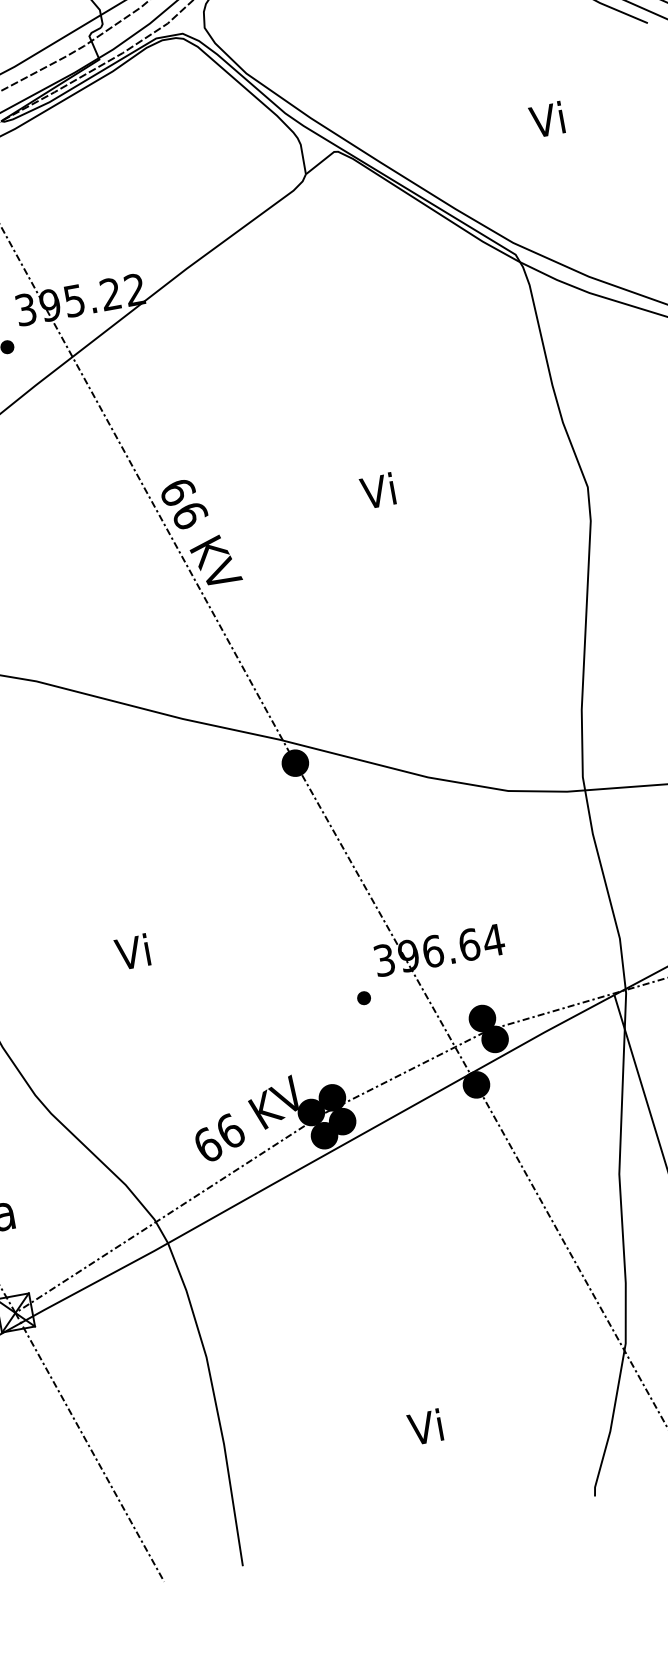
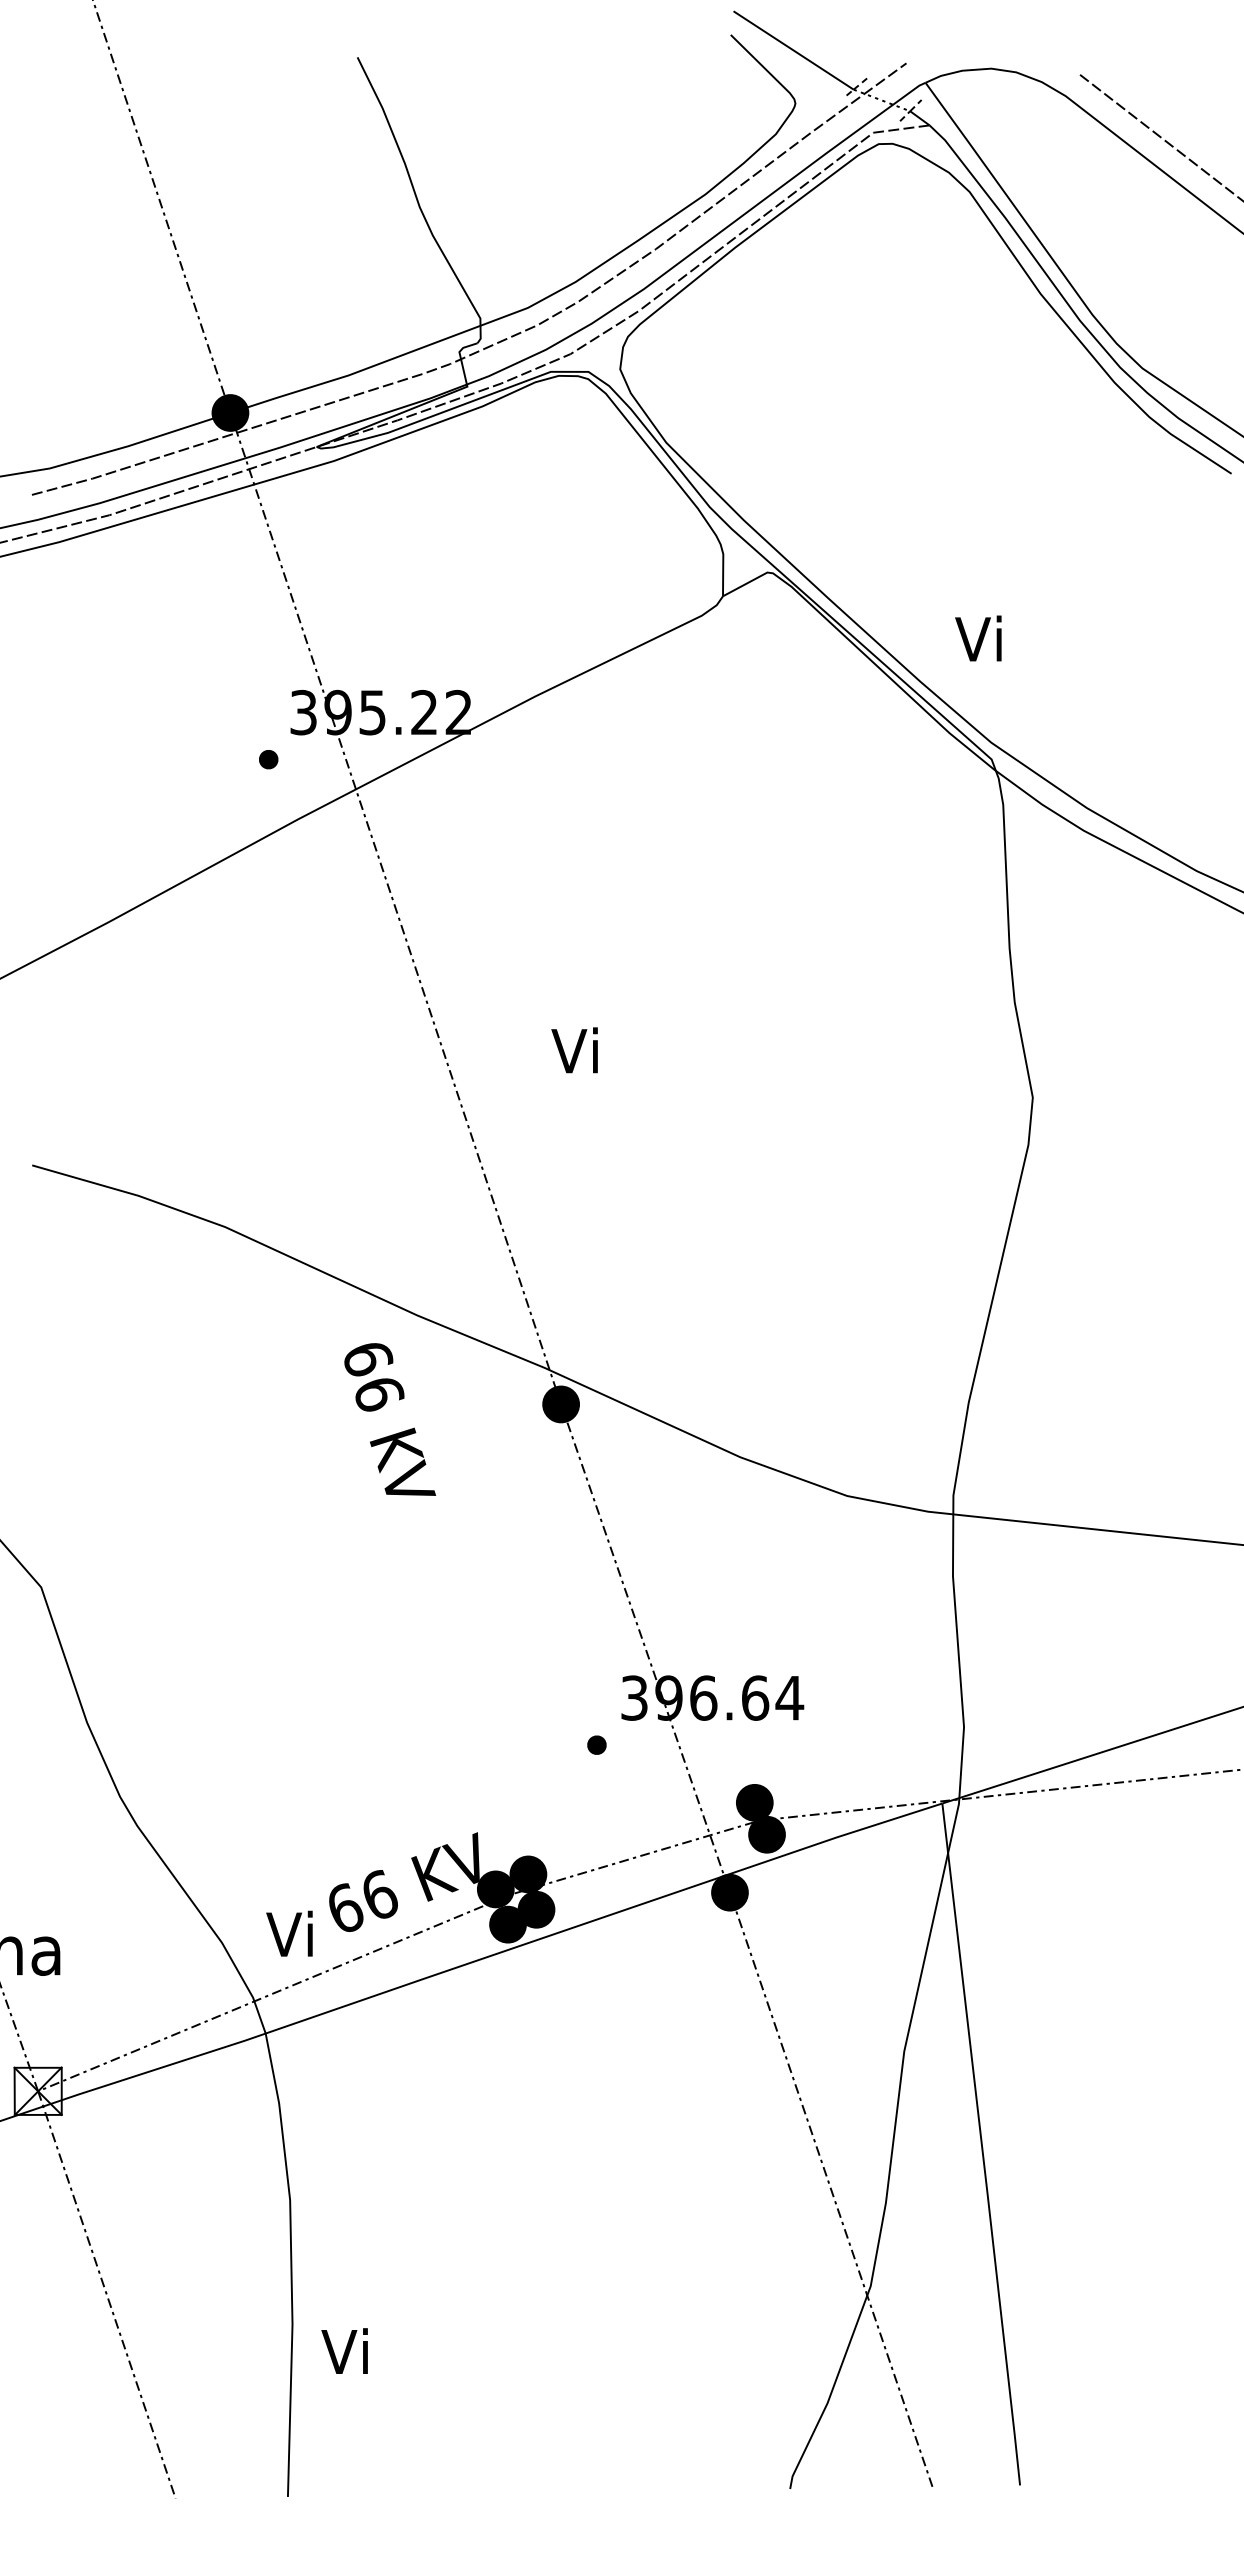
text: (546, 119) -> (978, 638), moved
text: (377, 491) -> (574, 1050), moved
text: (201, 531) -> (390, 1419), moved
text: (132, 951) -> (289, 1933), moved
text: (424, 1426) -> (344, 2350), moved

